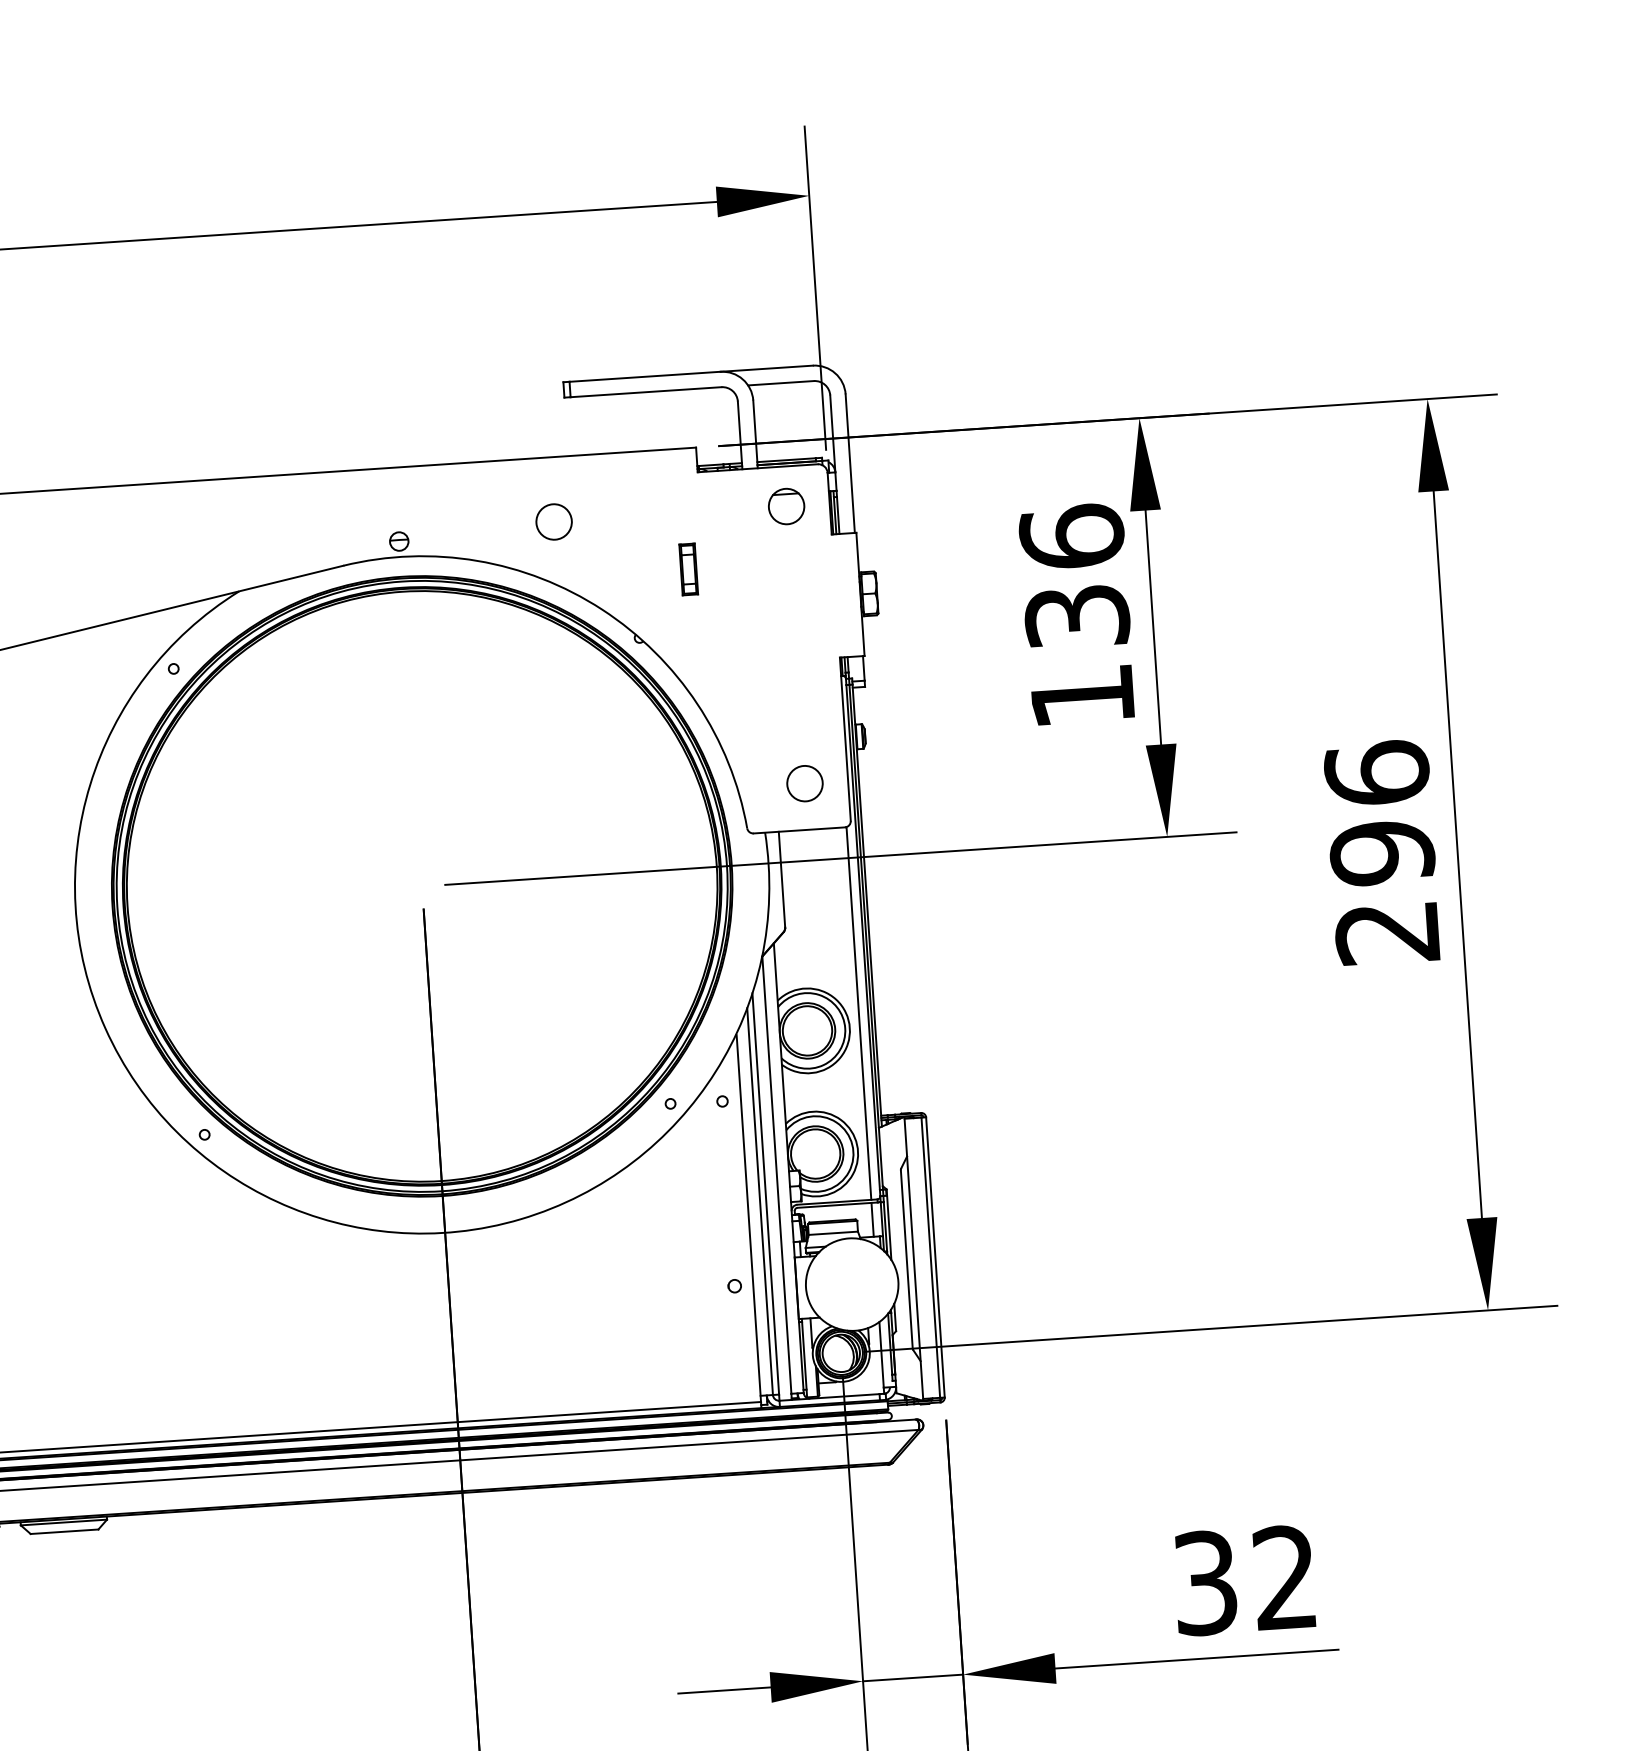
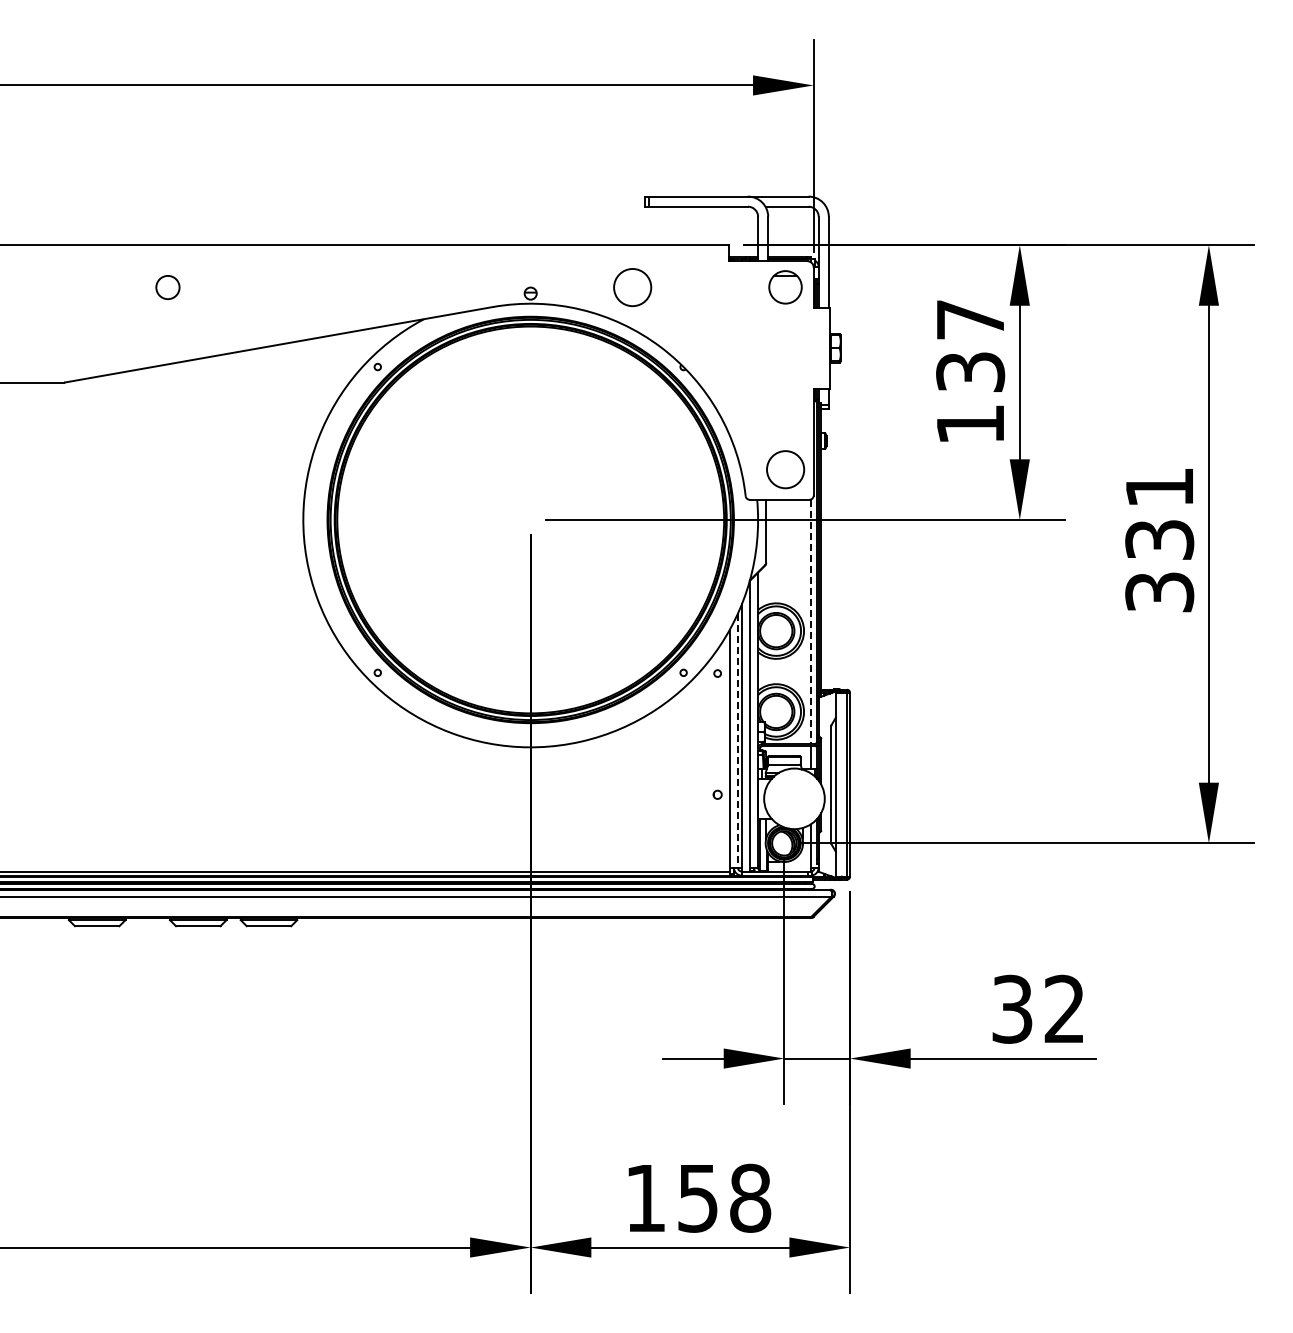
part: (785, 506) -> (784, 287), size x1.4
circle: (553, 521) -> (632, 287), size x1.6
text: (1071, 536) -> (970, 319), 136 -> 137
part: (688, 569) -> (718, 324), removed
circle: (803, 782) -> (784, 468), size x1.6
text: (1382, 852) -> (1159, 539), 296 -> 331
line: (858, 1014) -> (810, 622), solid -> dashed
line: (759, 1201) -> (737, 740), solid -> dashed

